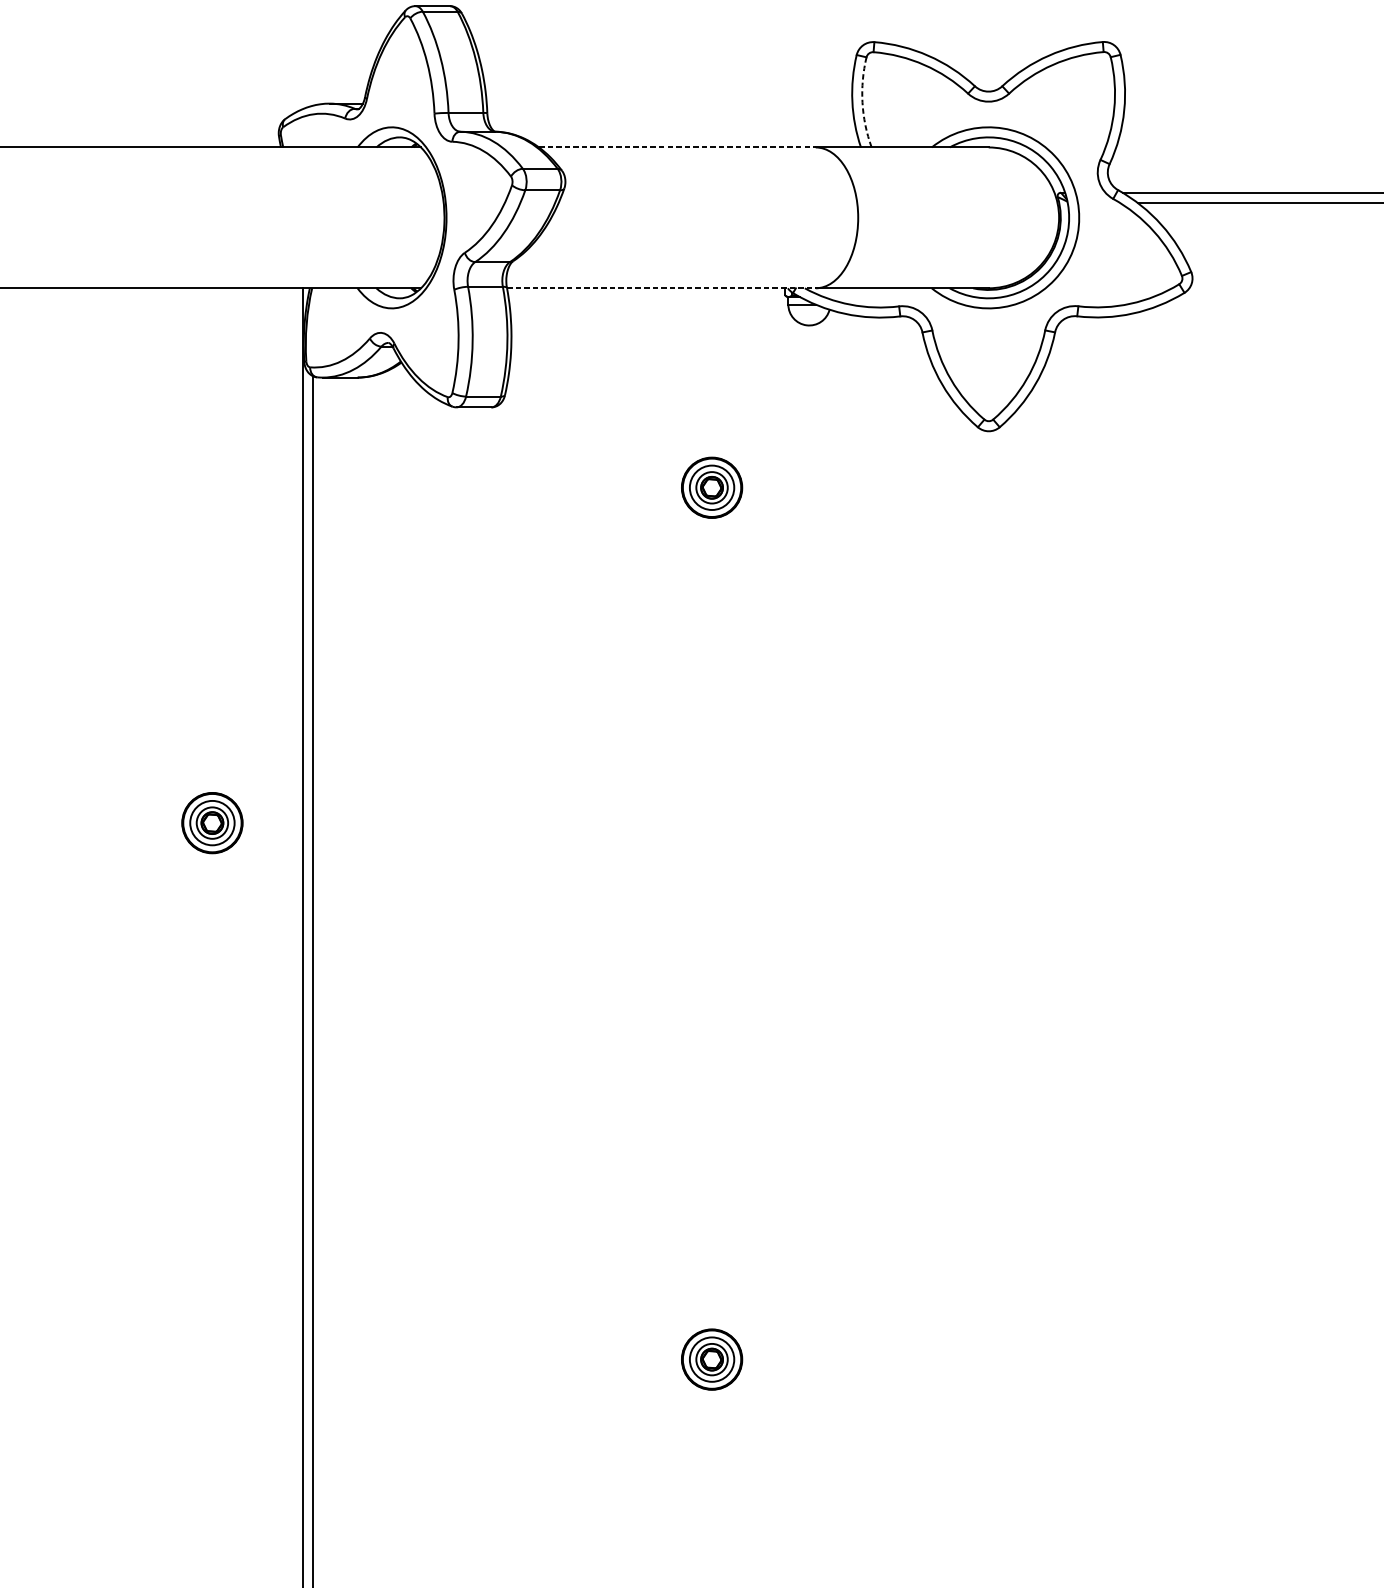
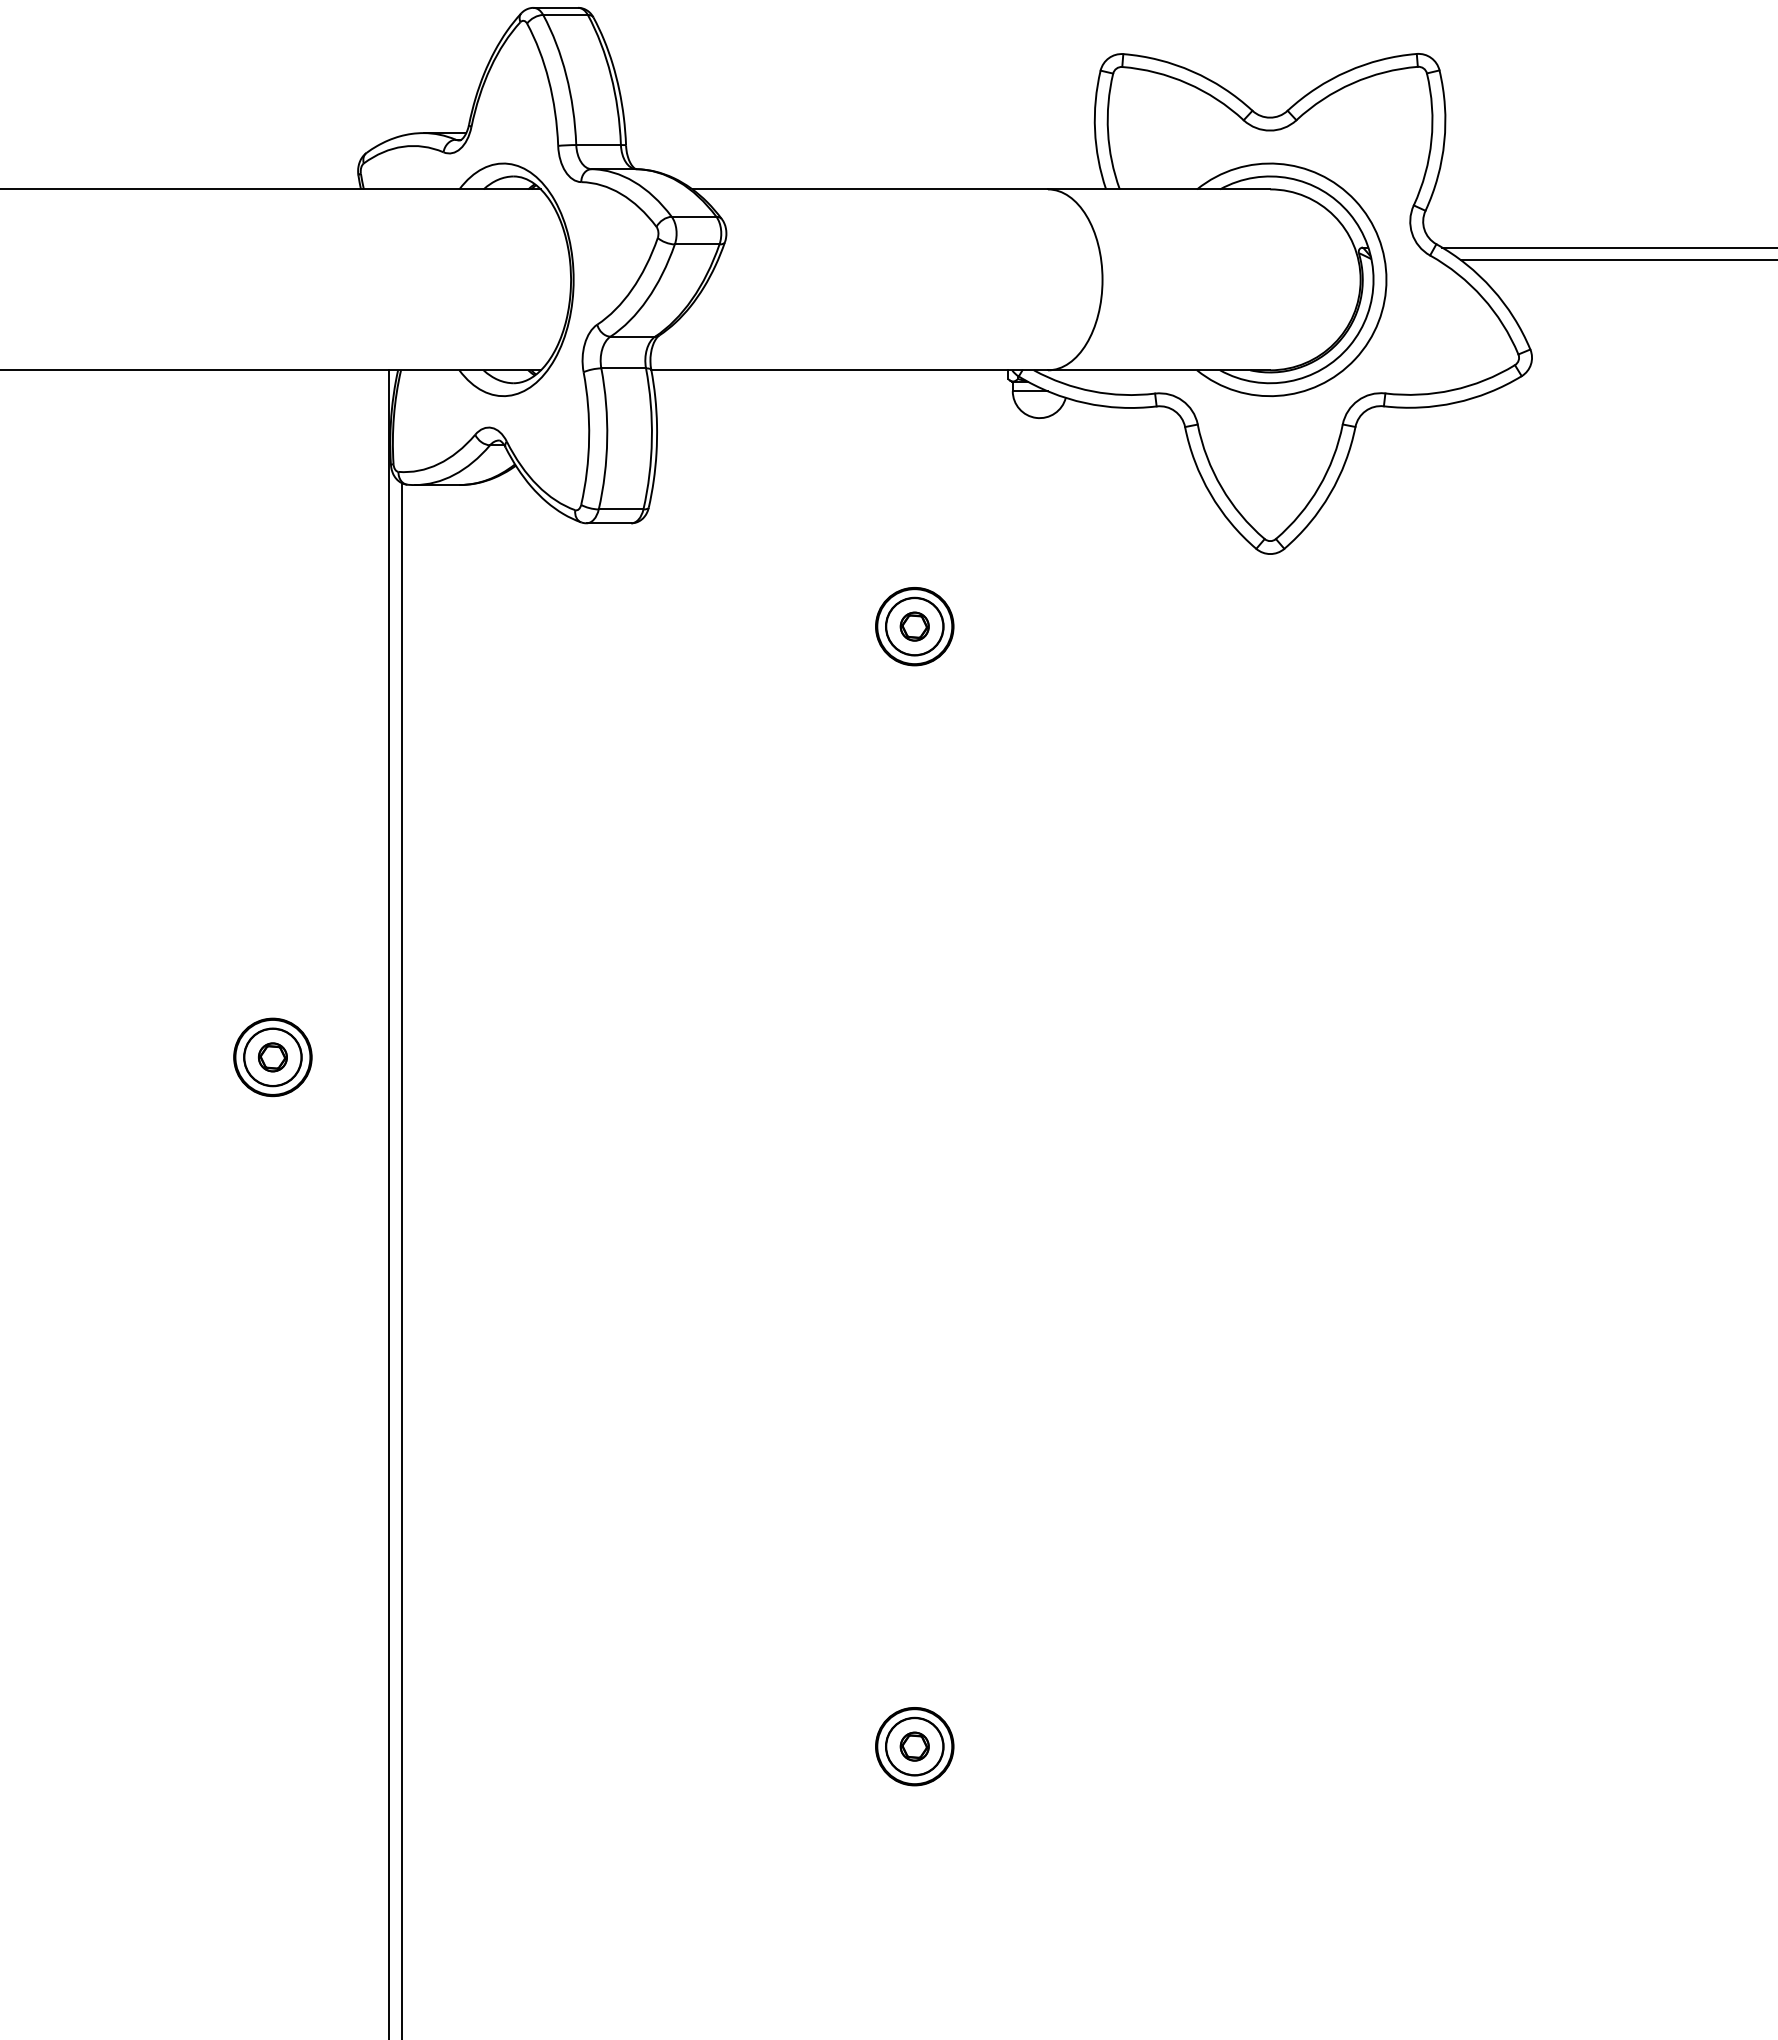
arc: (862, 102) -> (1108, 131), dashed -> solid
line: (677, 147) -> (870, 189), dashed -> solid
line: (662, 288) -> (850, 370), dashed -> solid
circle: (711, 487) -> (914, 626), size x1.43
circle: (212, 823) -> (272, 1057), size x1.43
circle: (711, 1359) -> (914, 1746), size x1.43

